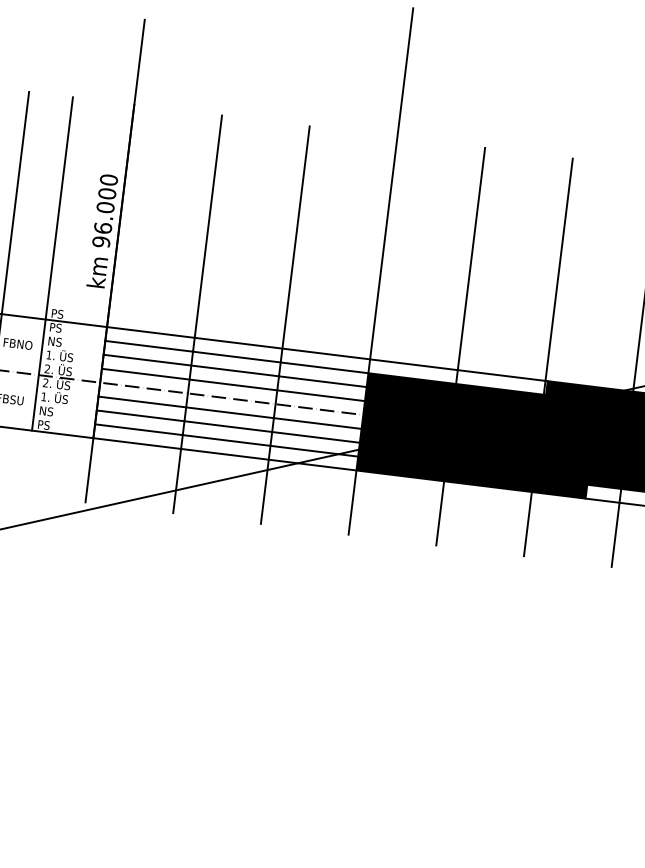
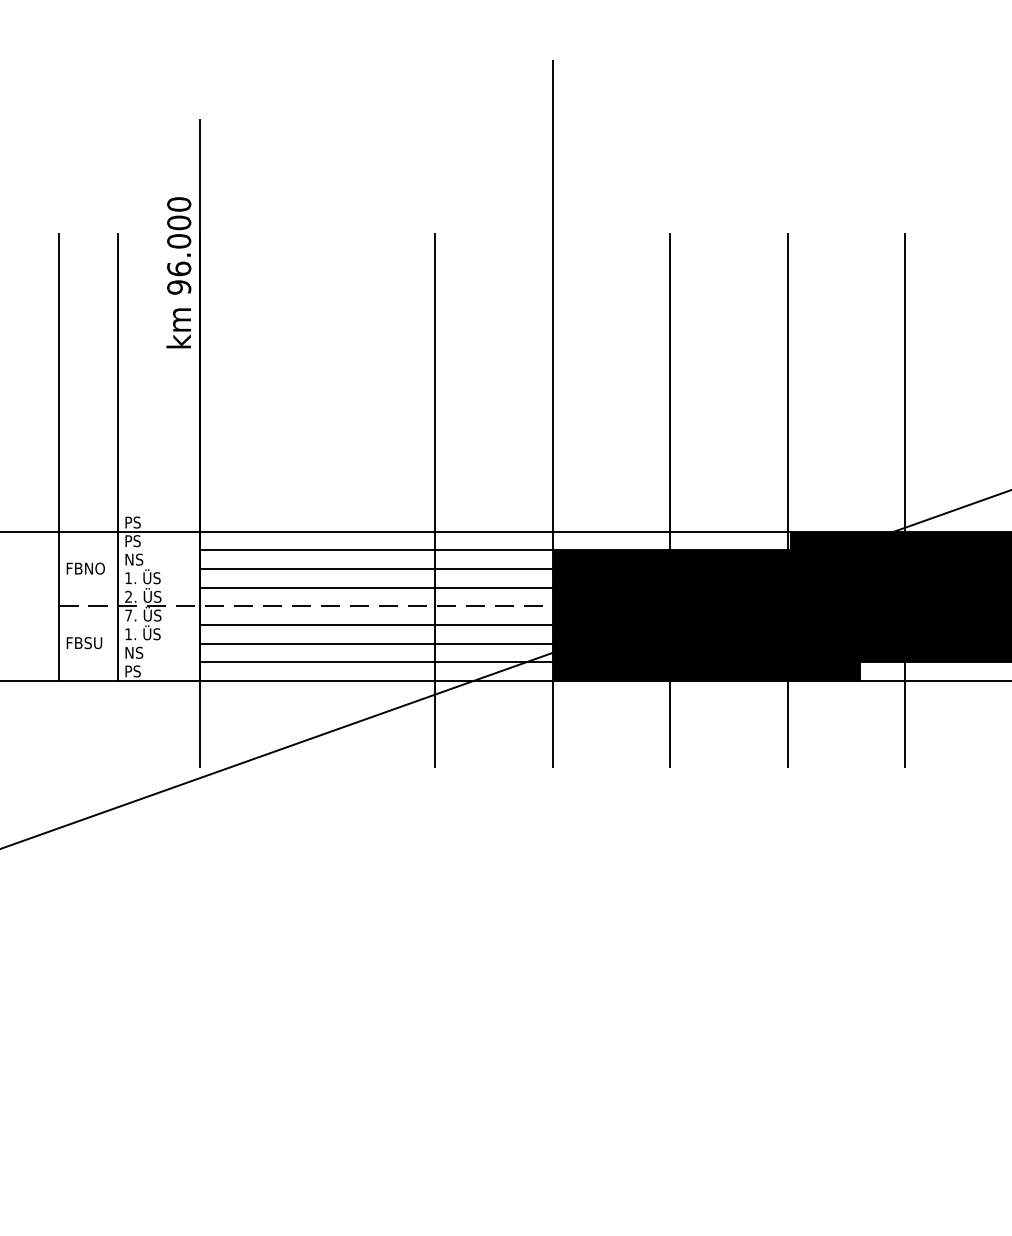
text: (102, 230) -> (178, 272), moved
line: (197, 314) -> (317, 500), removed
text: (45, 382) -> (128, 615), 2. -> 7.

